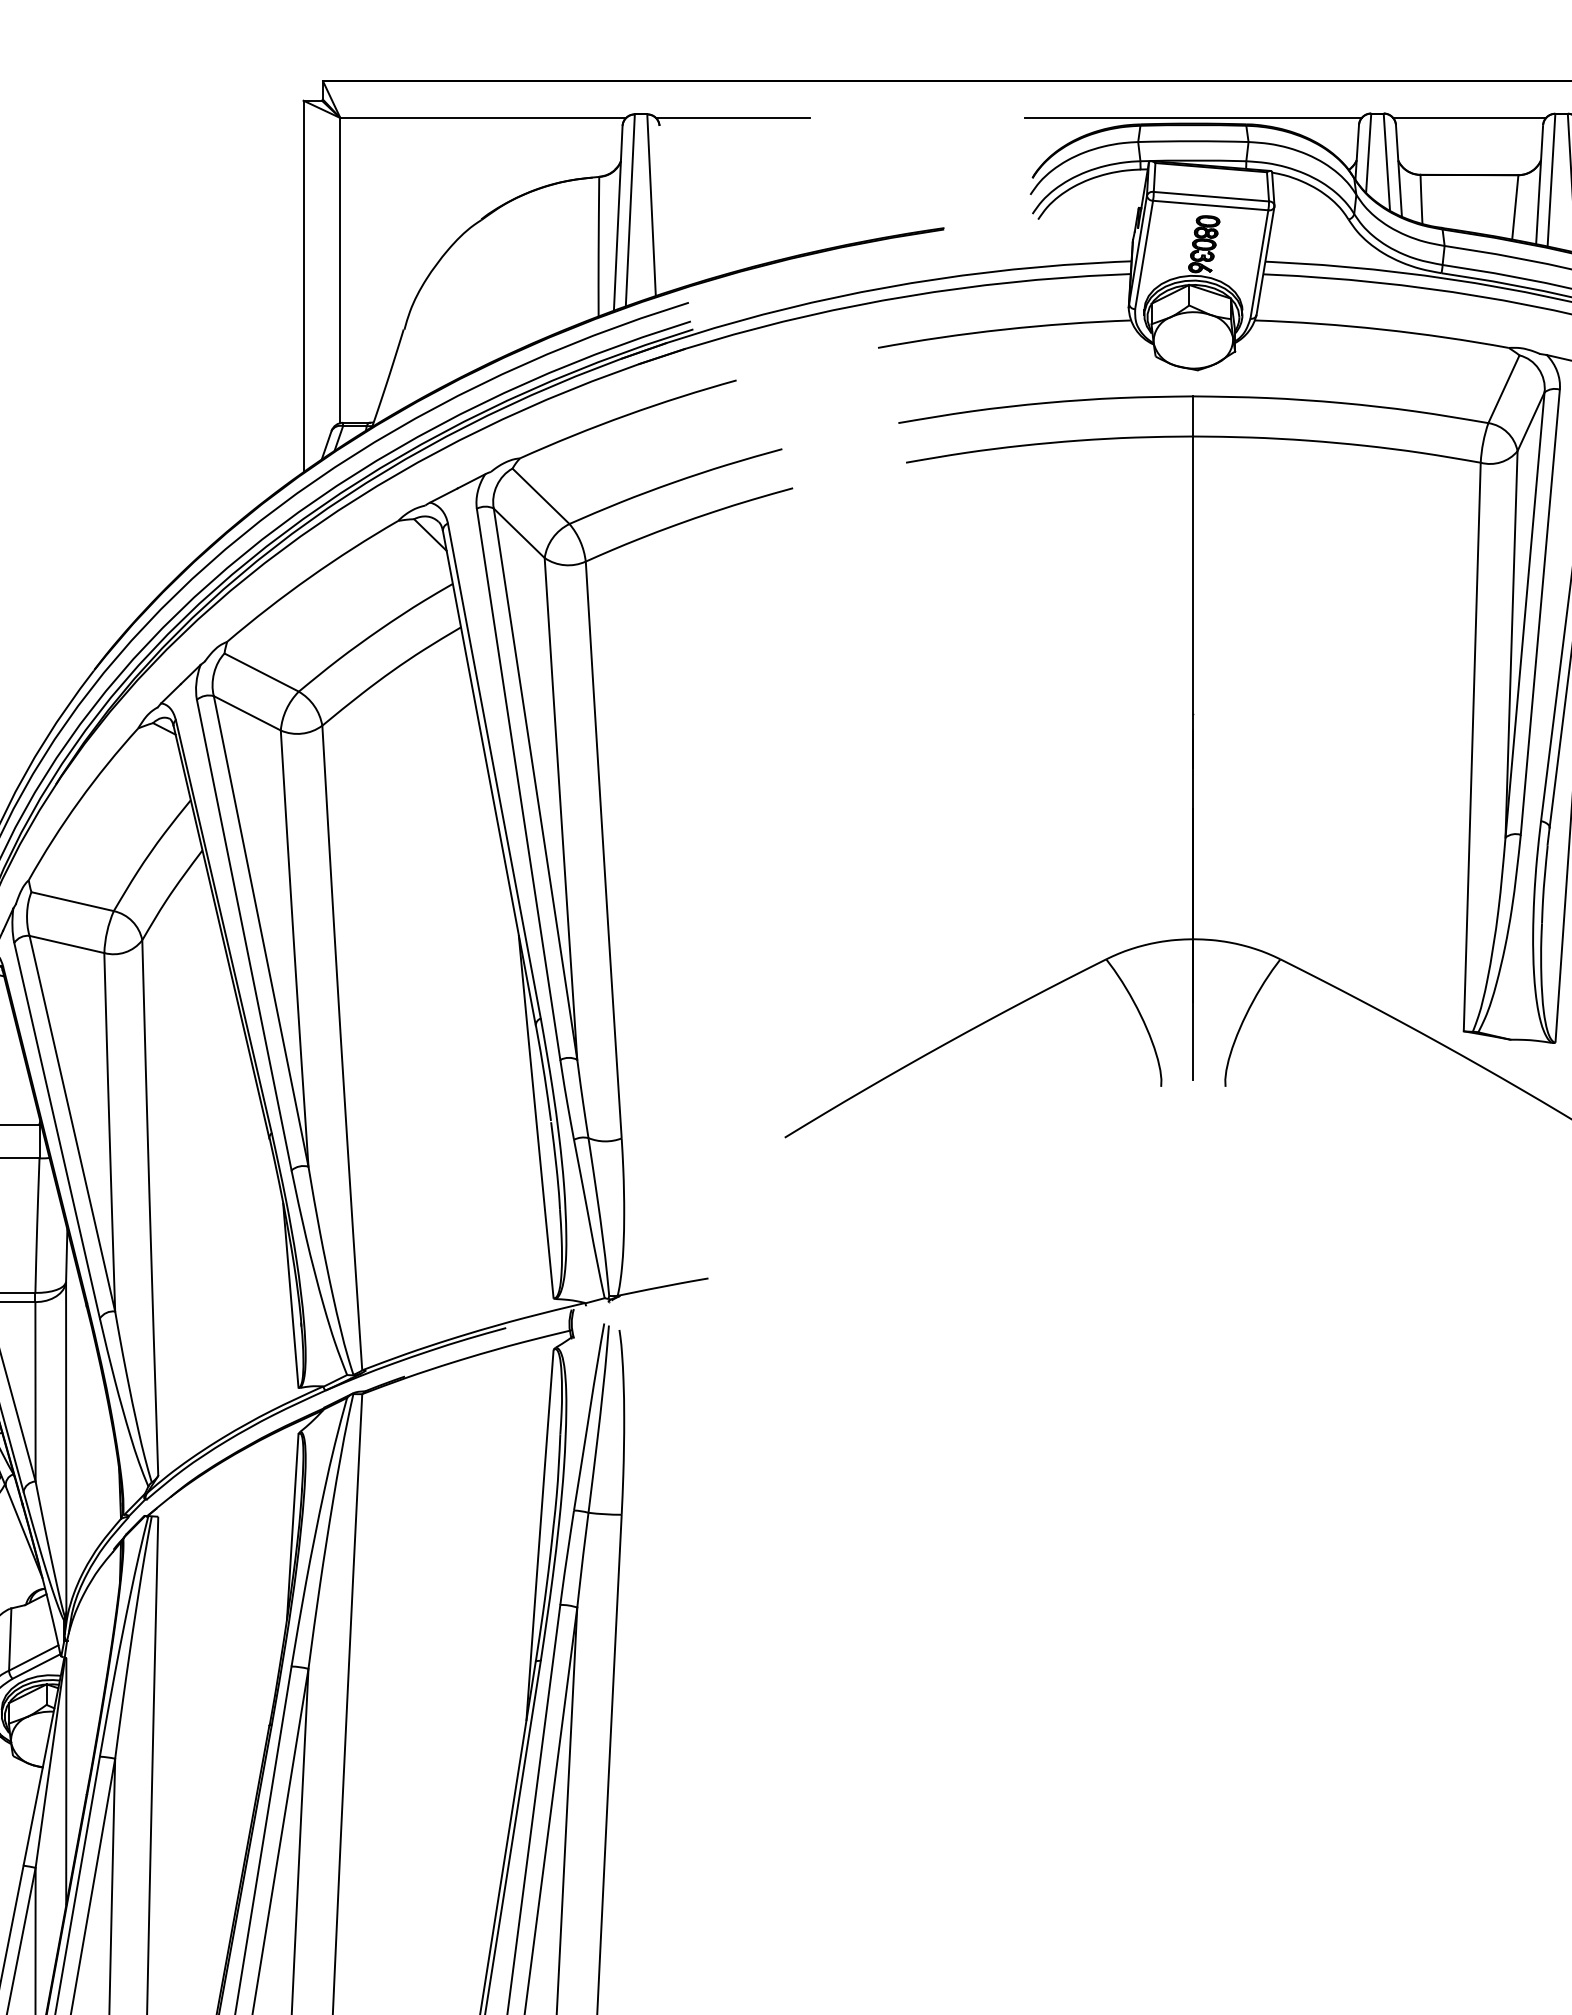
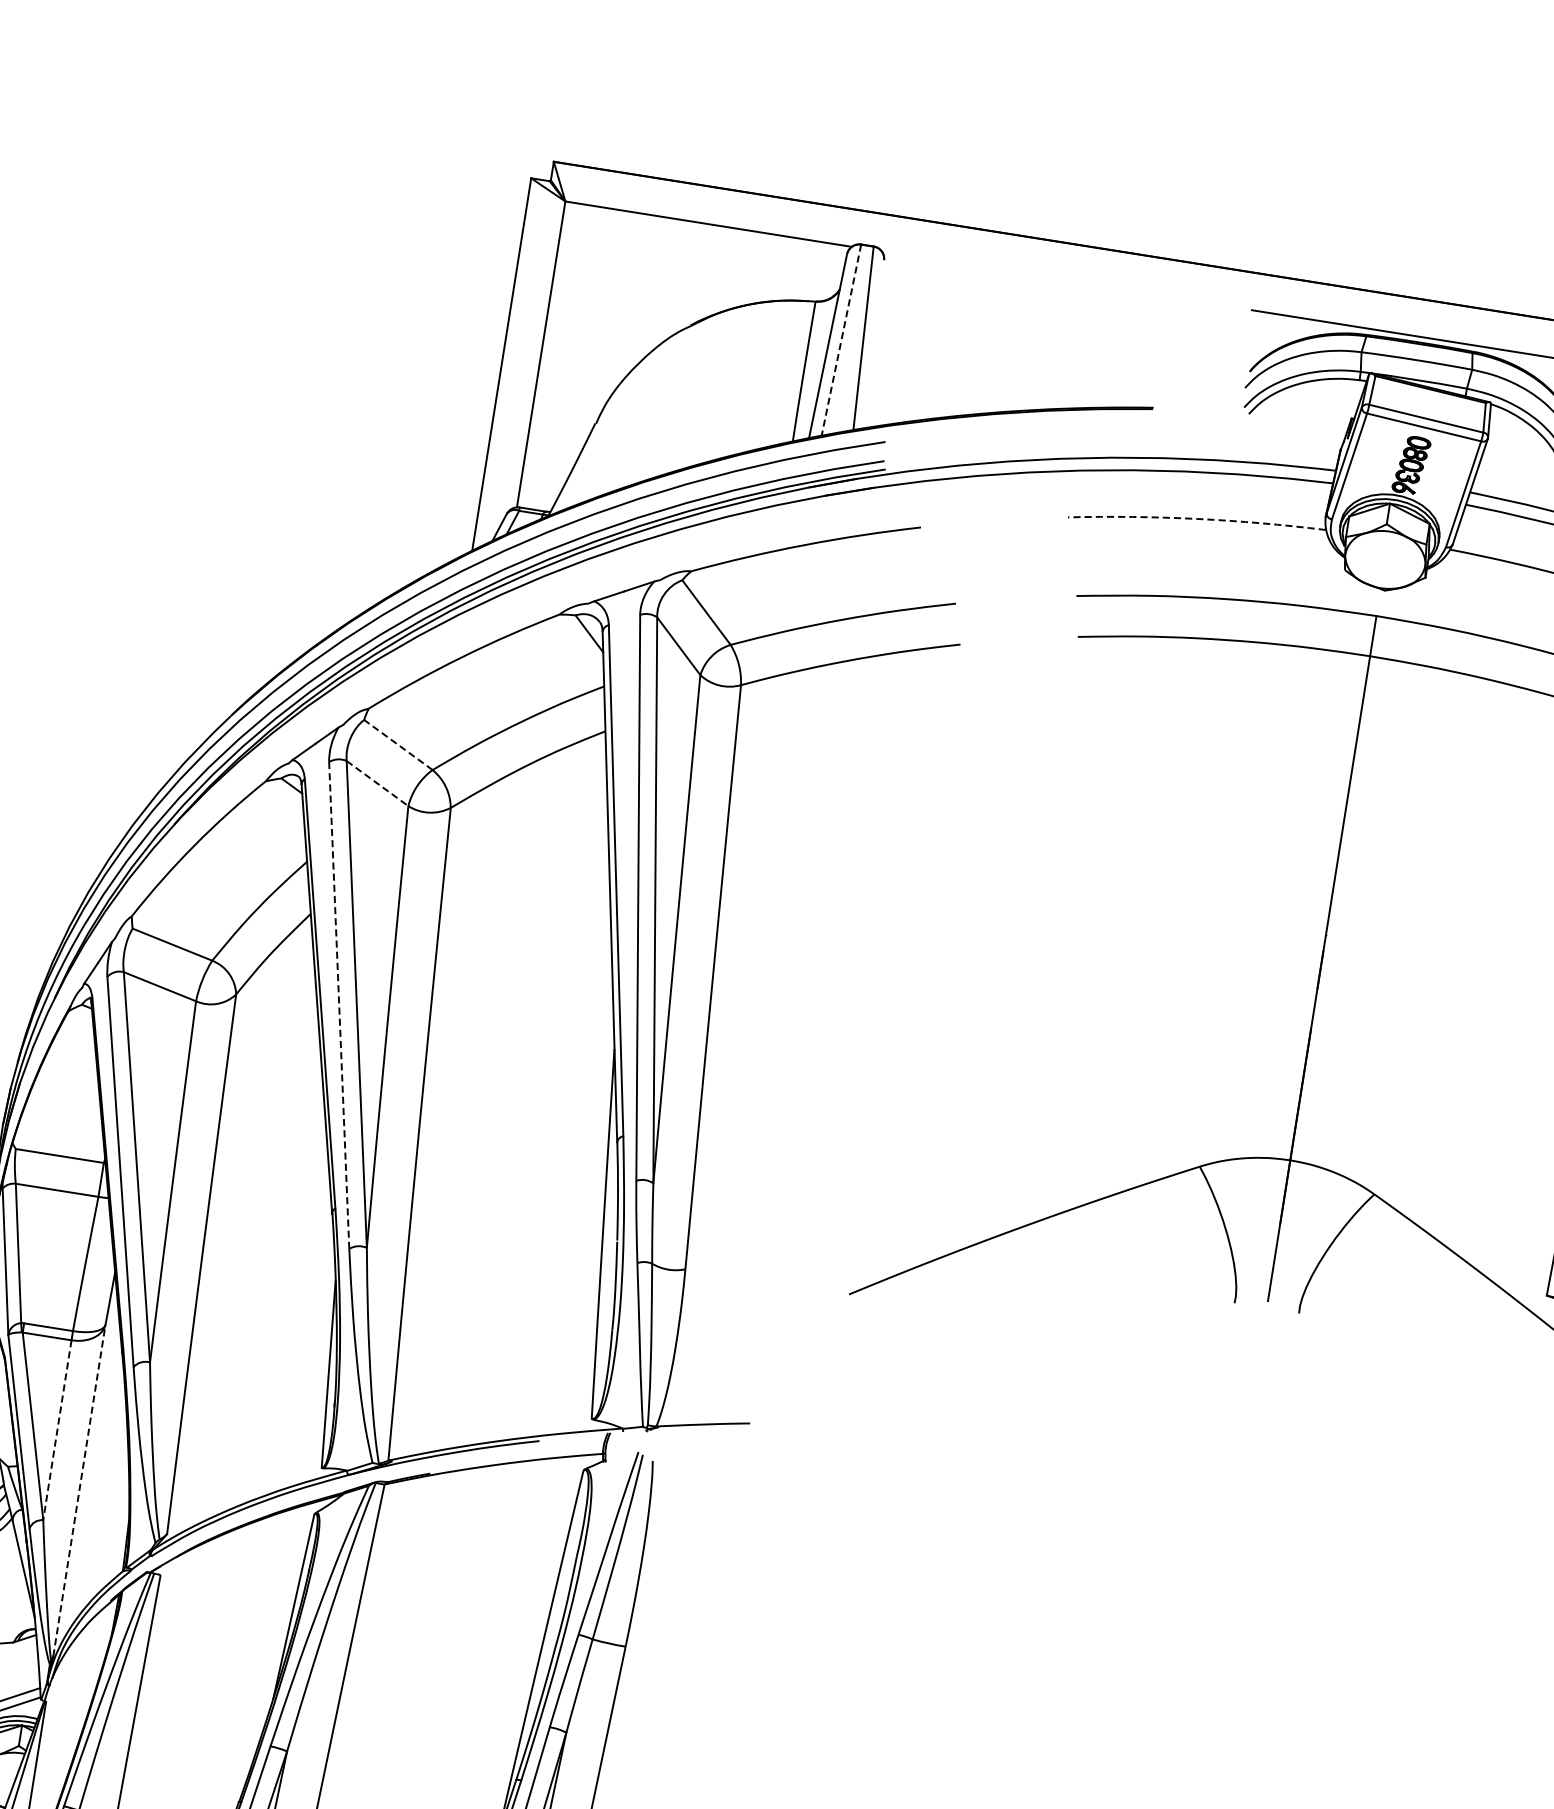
line: (732, 118) -> (958, 264), removed
line: (630, 211) -> (841, 341), solid -> dashed
arc: (1003, 329) -> (1196, 518), solid -> dashed
line: (261, 672) -> (398, 744), solid -> dashed
line: (247, 713) -> (377, 783), solid -> dashed
line: (244, 935) -> (339, 1005), solid -> dashed
line: (35, 1392) -> (57, 1430), solid -> dashed
line: (66, 1447) -> (79, 1491), solid -> dashed

